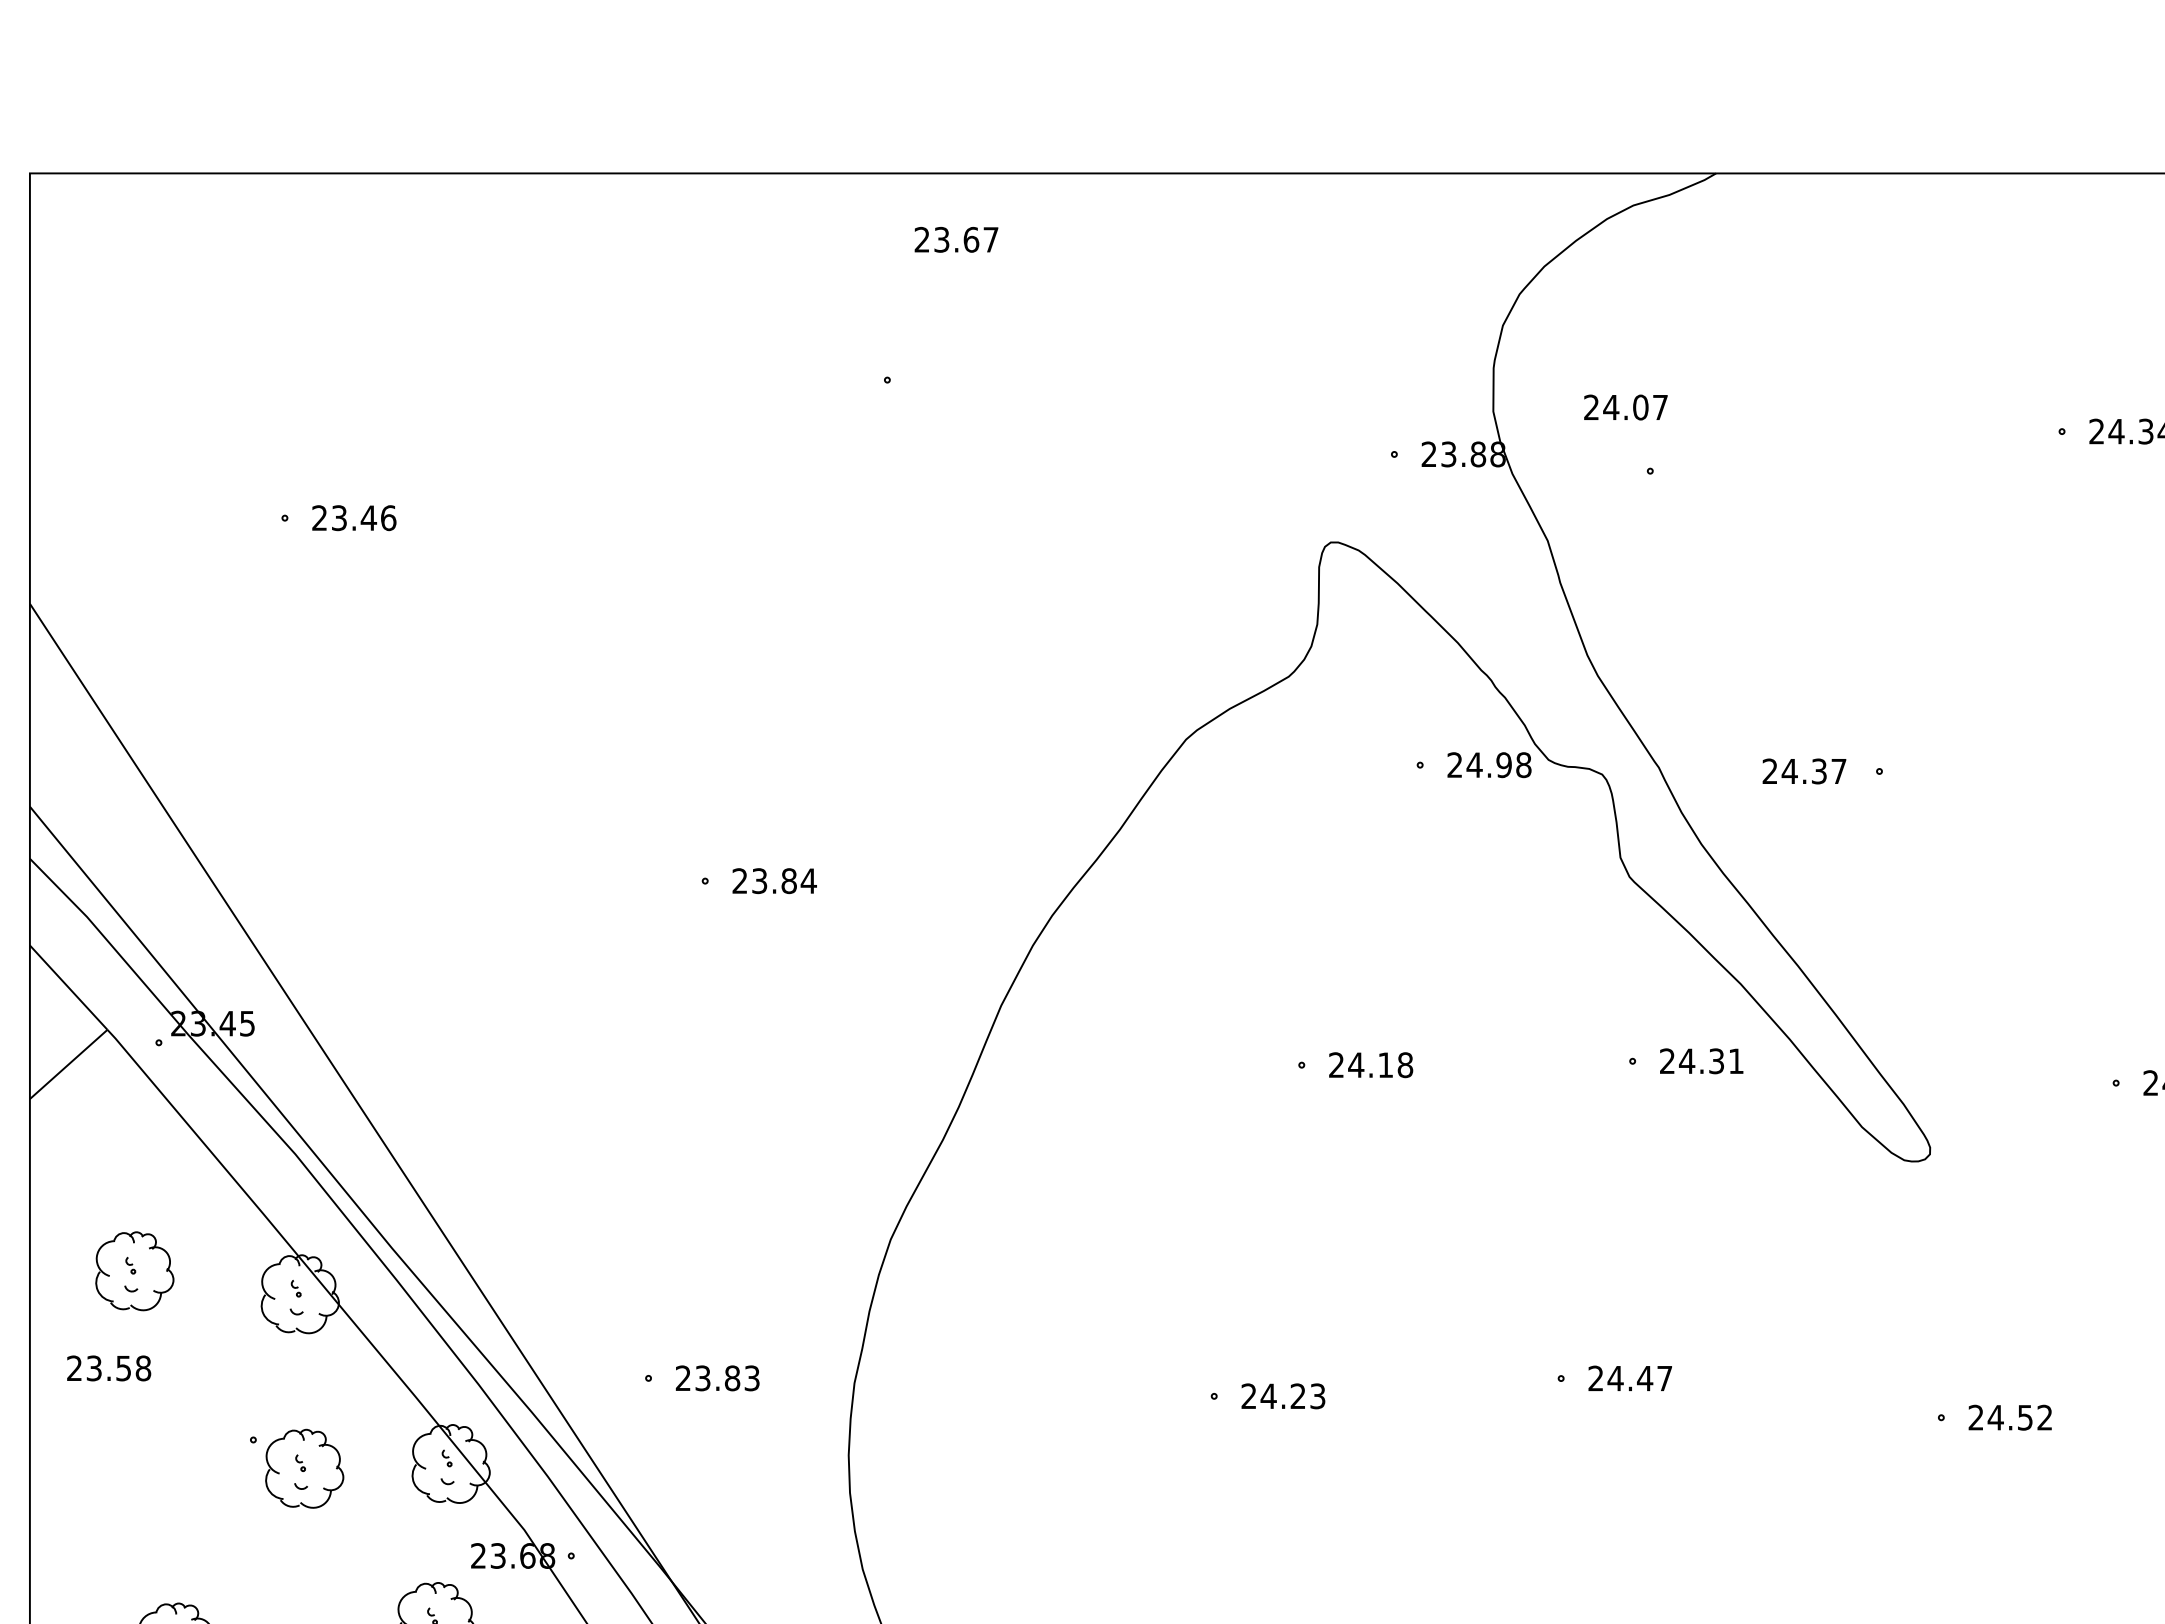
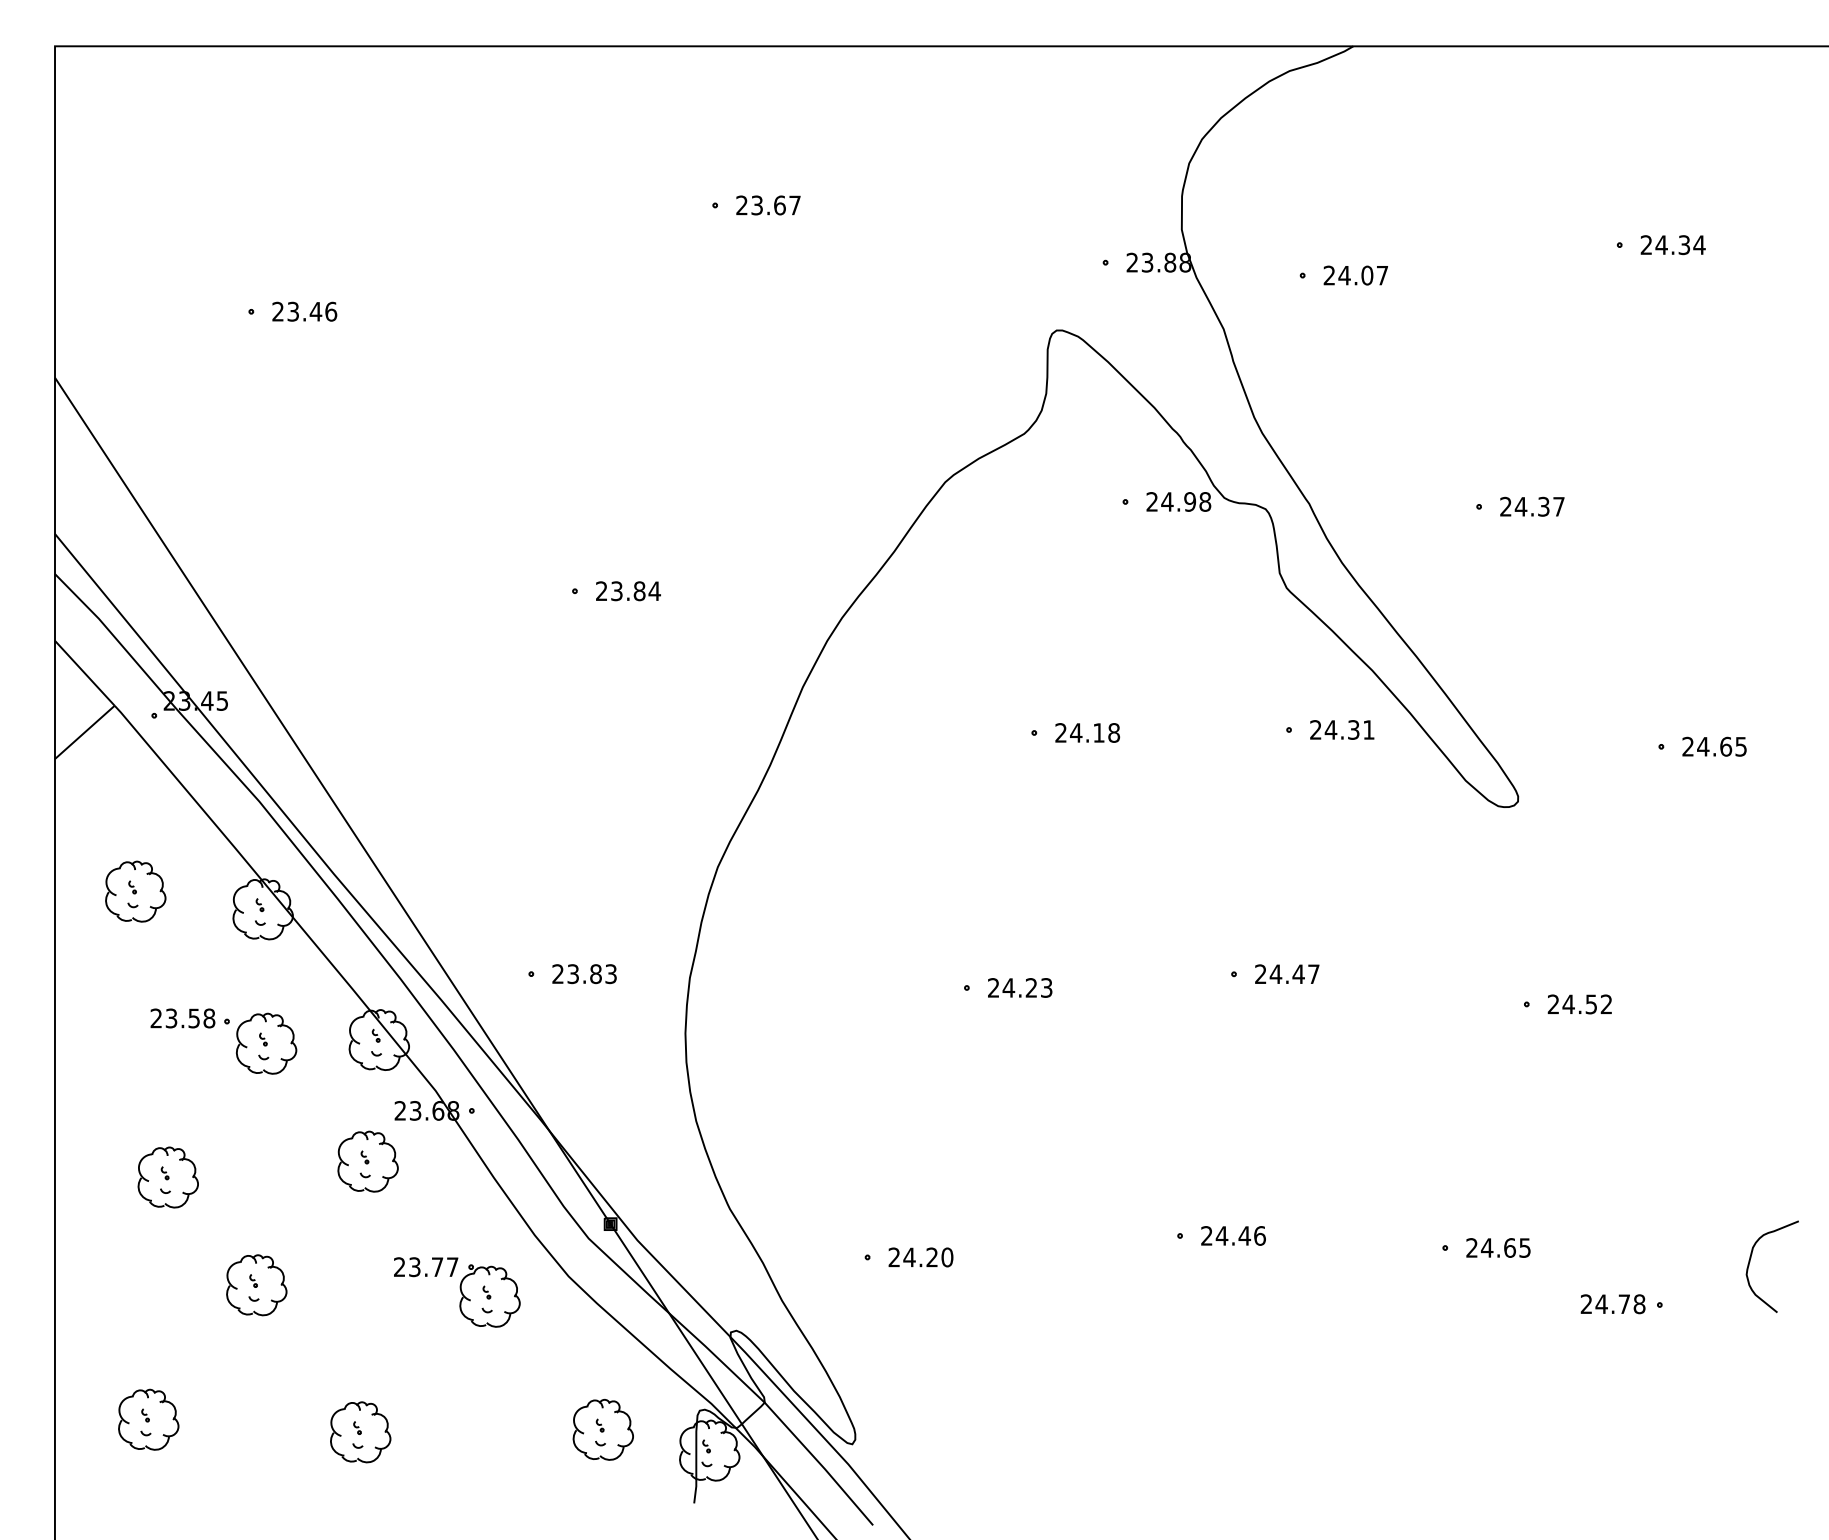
text: (956, 239) -> (768, 205), moved
text: (1625, 407) -> (1355, 275), moved
text: (1804, 771) -> (1532, 506), moved
text: (108, 1368) -> (182, 1018), moved

